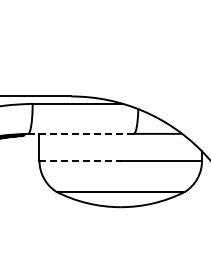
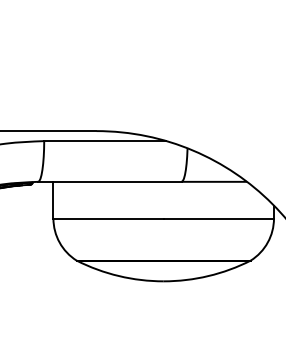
line: (81, 133) -> (110, 181), dashed -> solid
line: (80, 160) -> (109, 217), dashed -> solid

